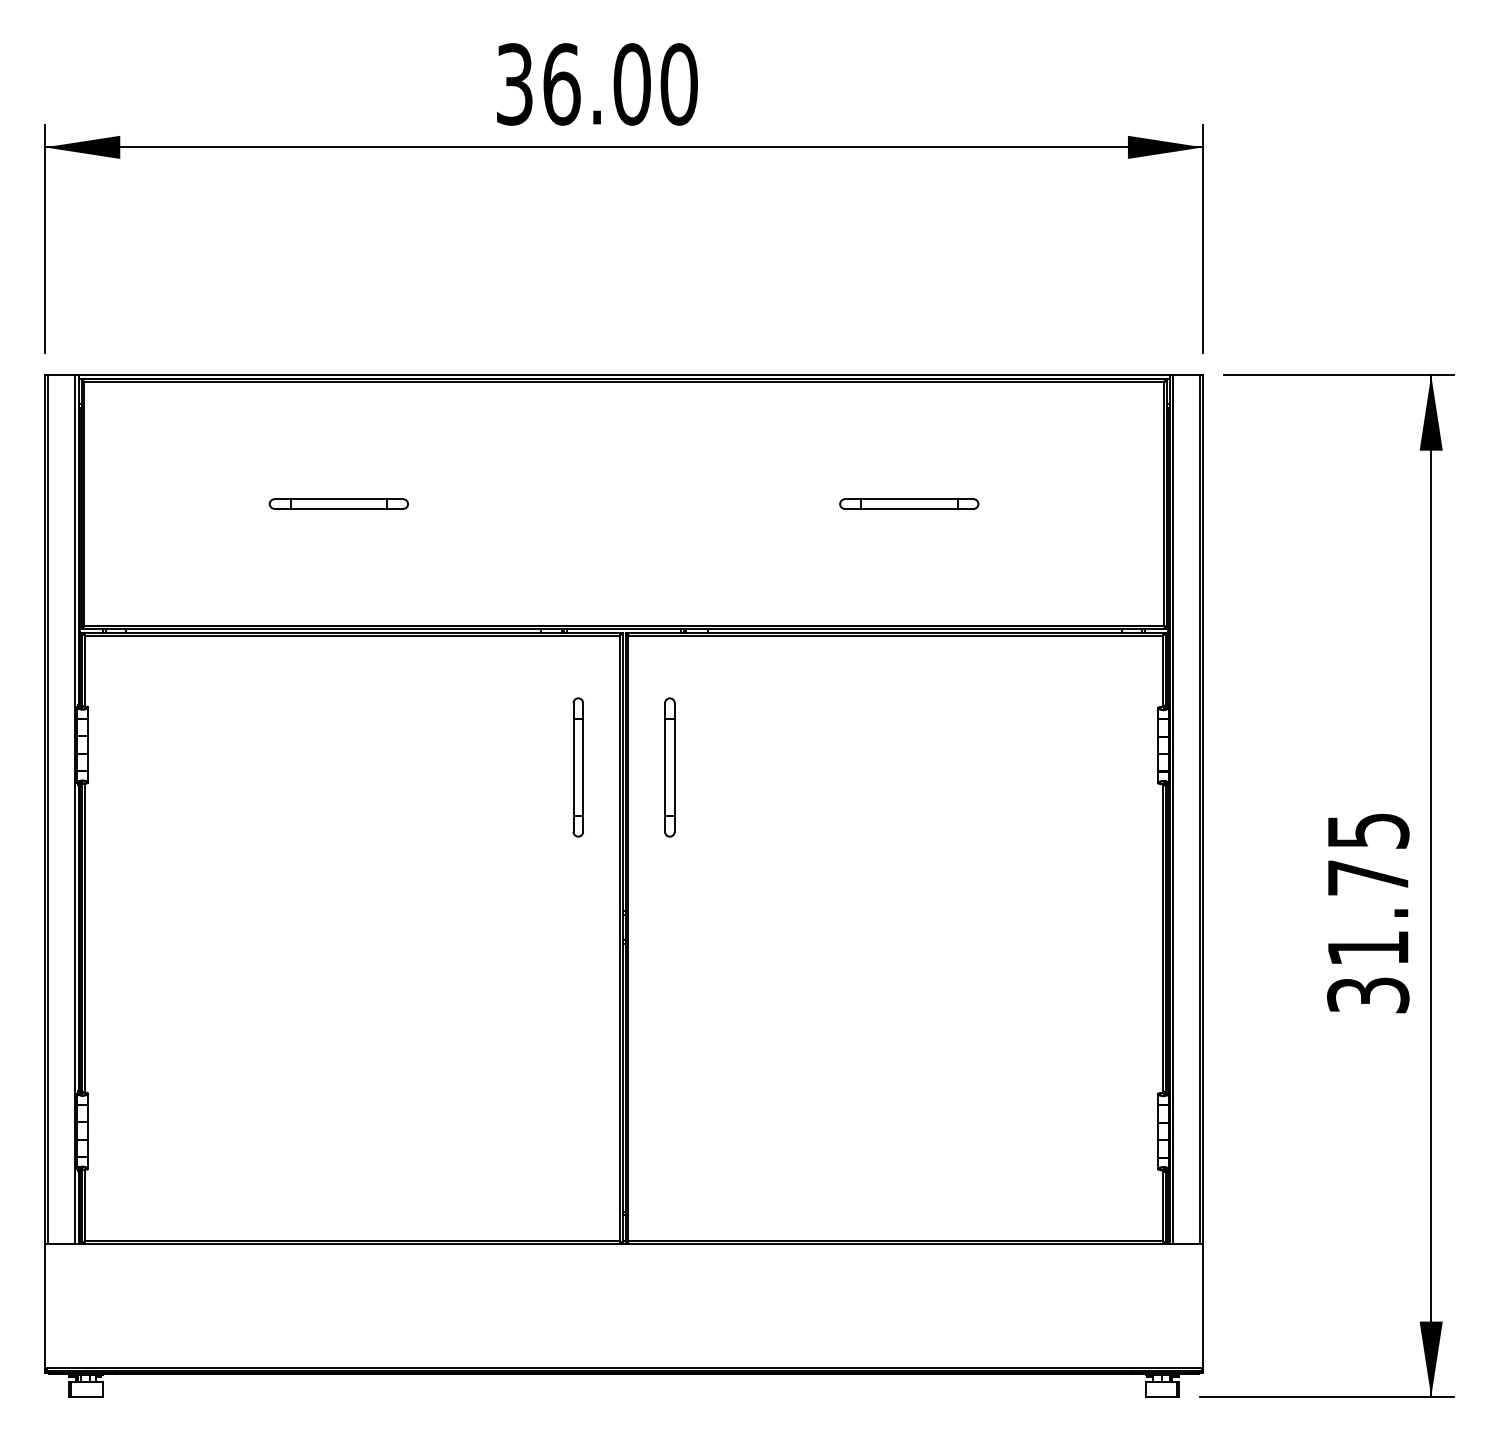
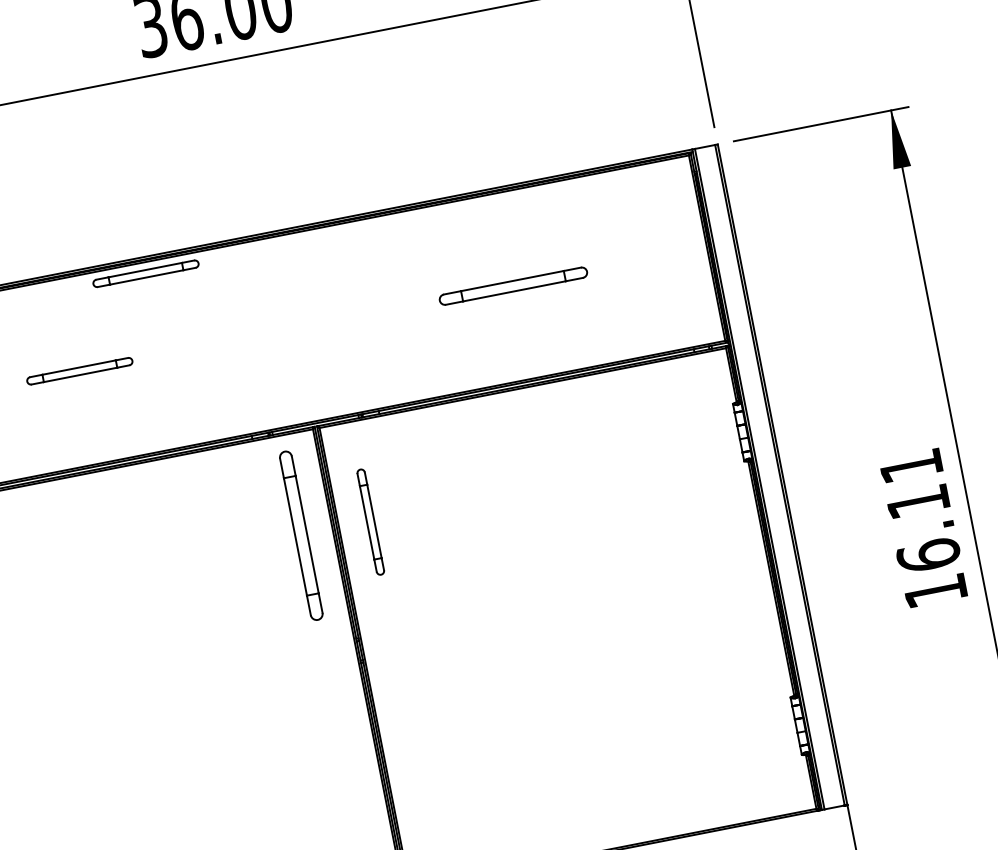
part: (446, 396) -> (145, 273), added
part: (909, 503) -> (513, 285), size x1.4
part: (577, 767) -> (300, 535), size x1.6
text: (1368, 913) -> (923, 528), 31.75 -> 16.11

